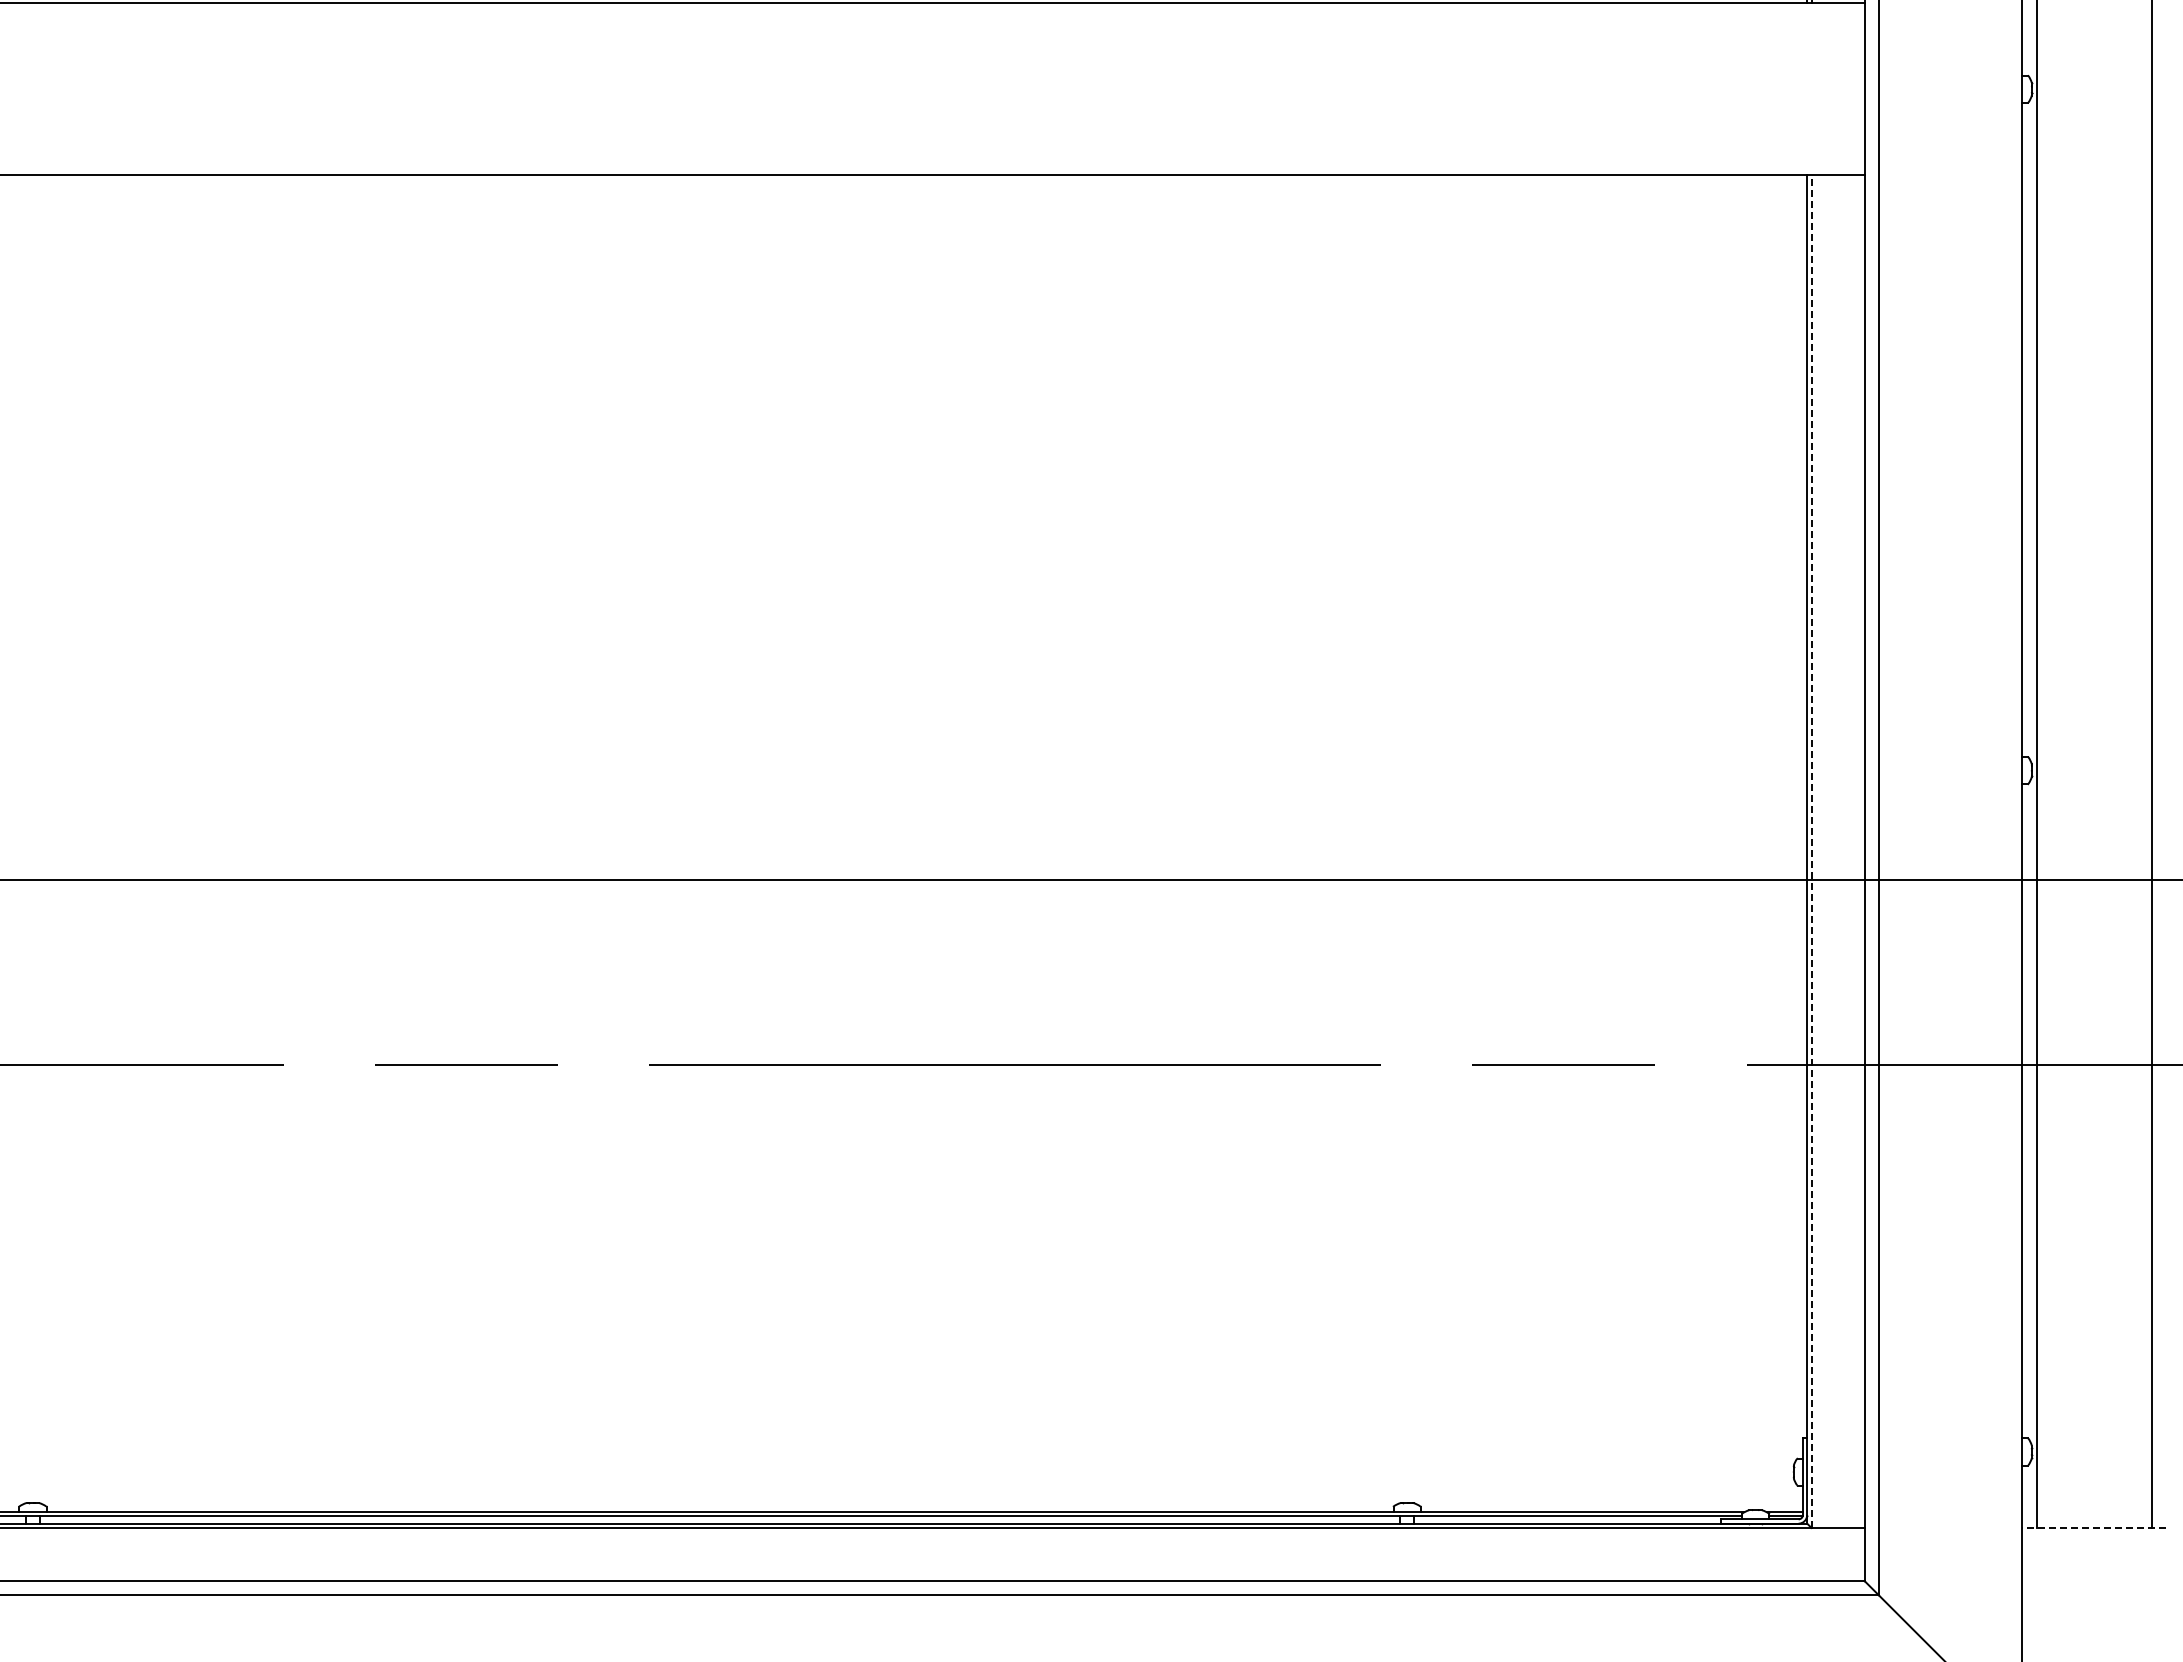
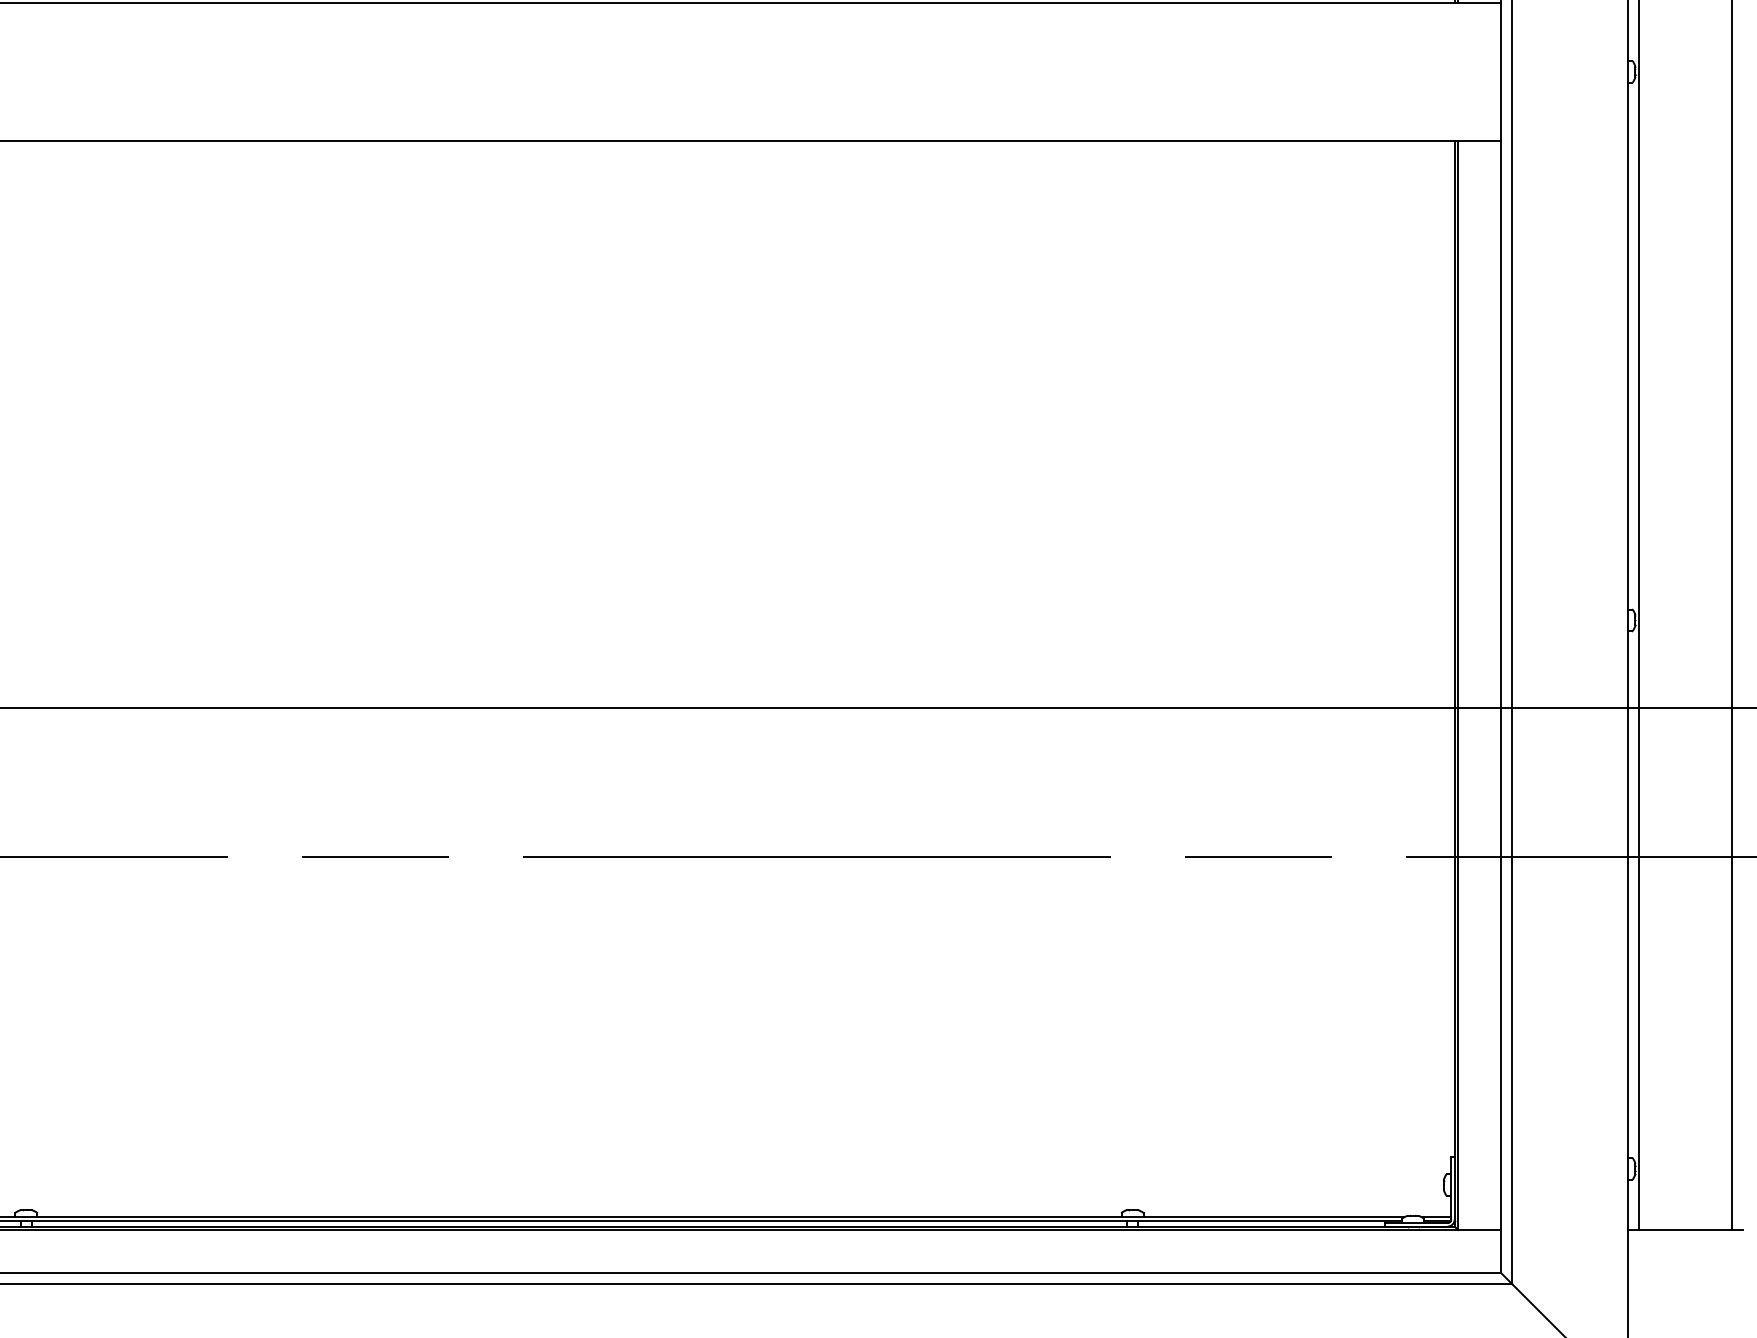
line: (1811, 851) -> (1458, 685), dashed -> solid
line: (2094, 1527) -> (1685, 1229), dashed -> solid

